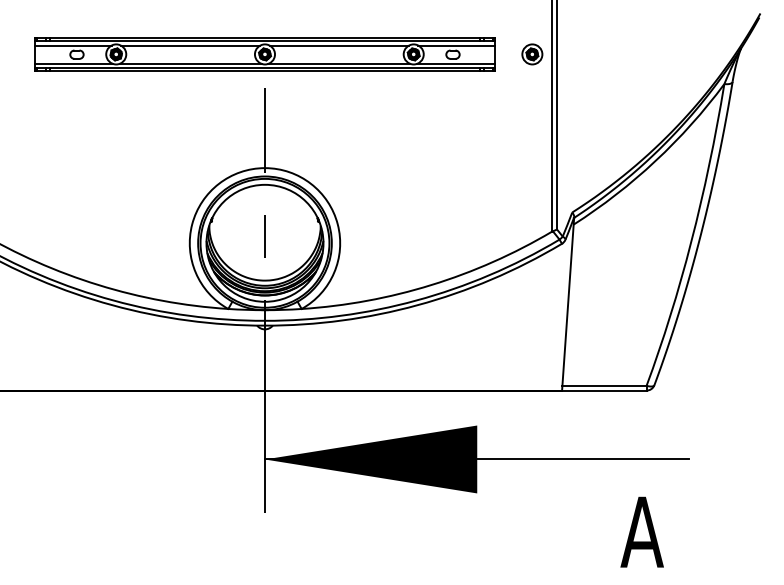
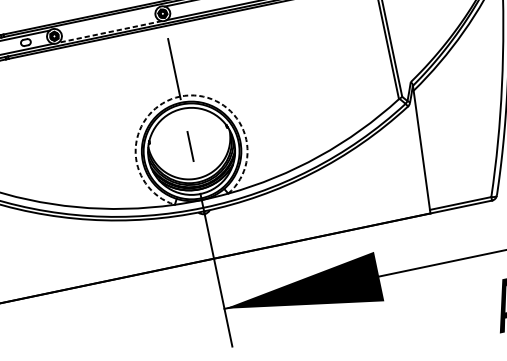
line: (190, 45) -> (107, 18), removed
line: (190, 63) -> (109, 31), solid -> dashed
arc: (264, 168) -> (179, 96), solid -> dashed

